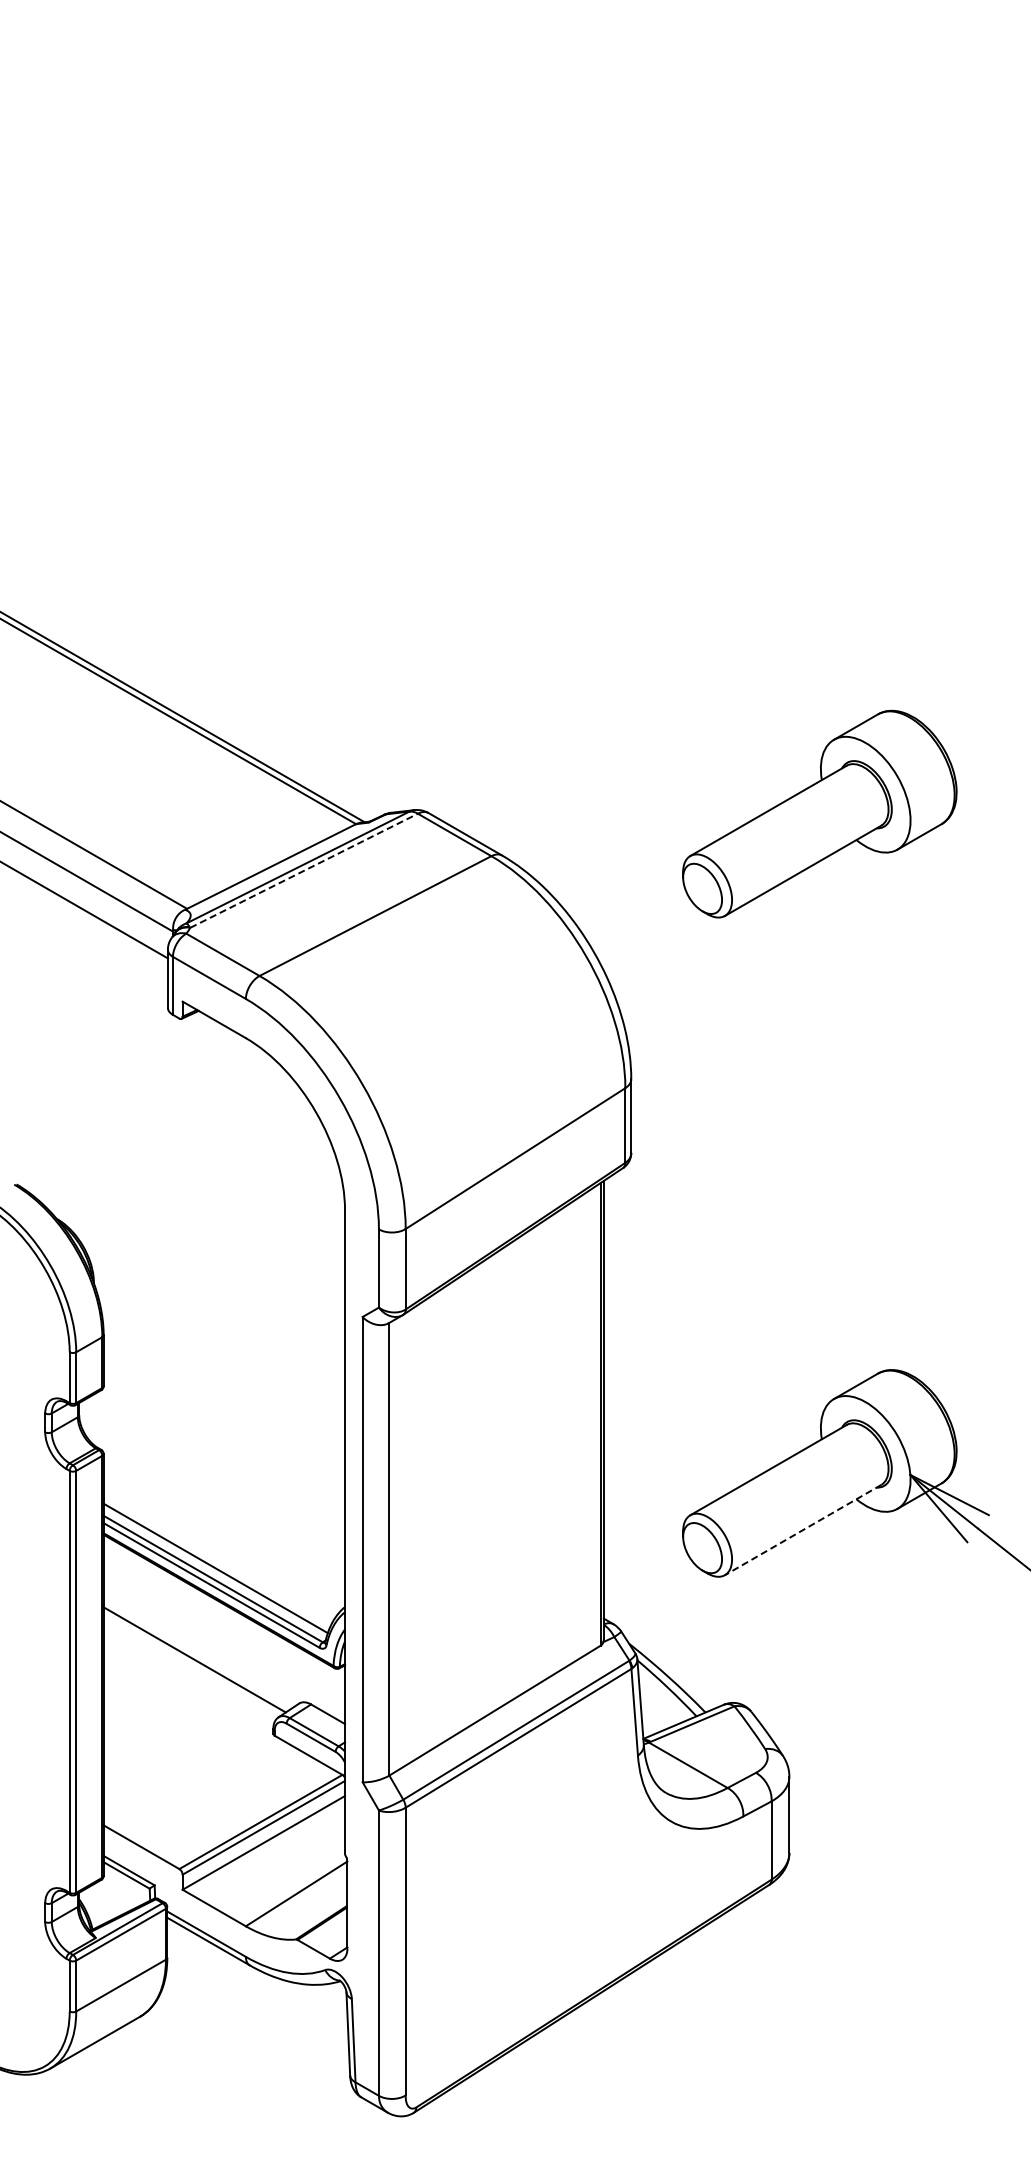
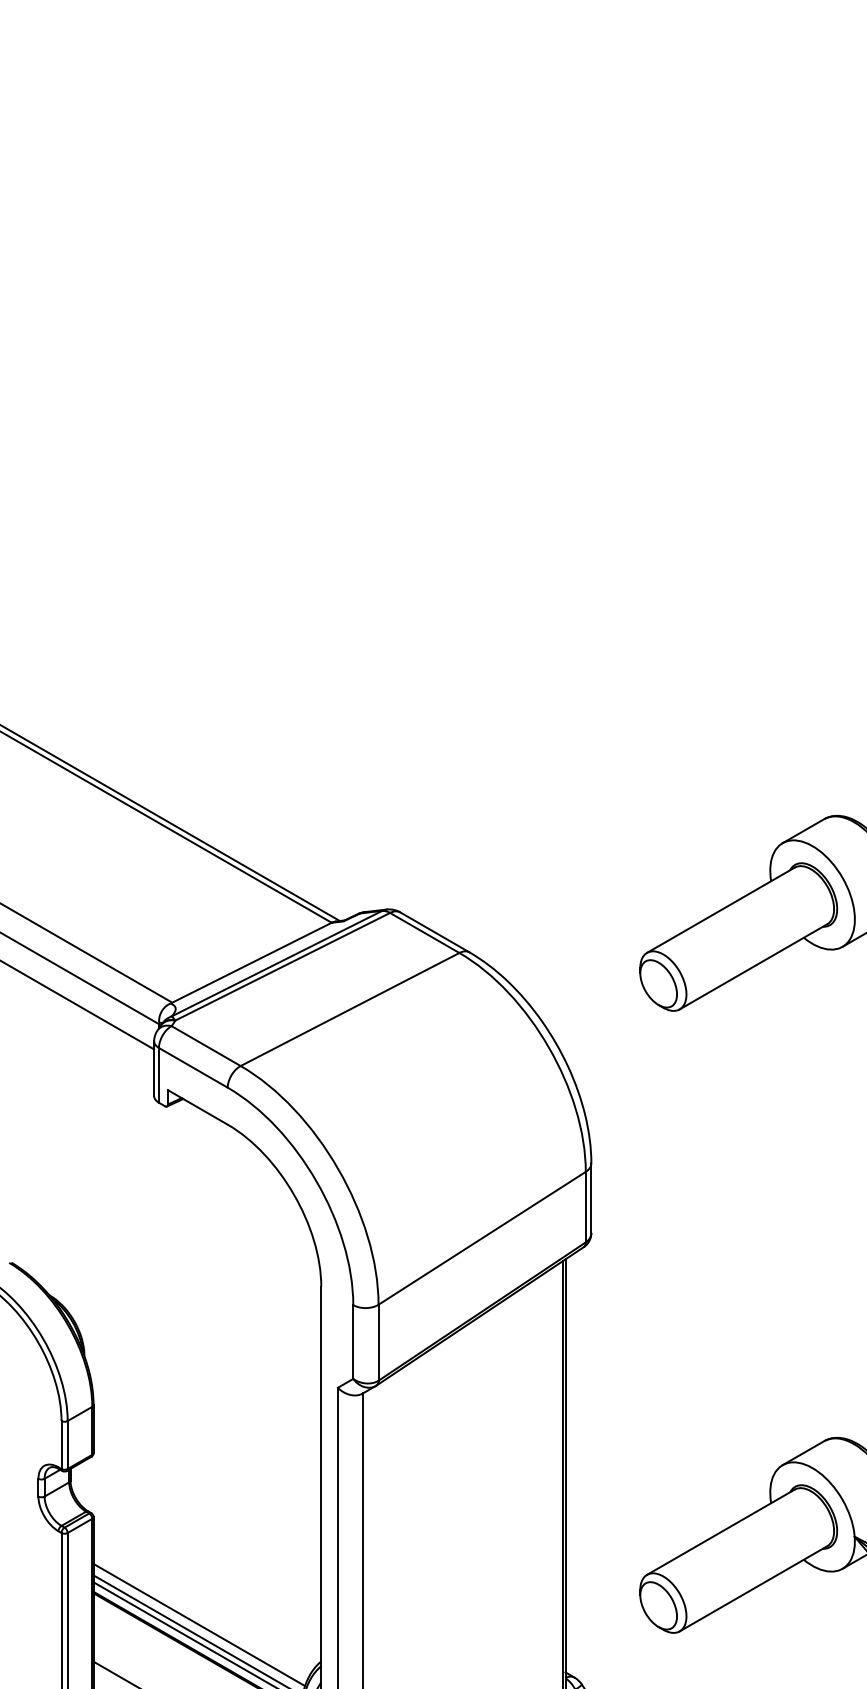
line: (304, 870) -> (283, 966), dashed -> solid
line: (802, 1530) -> (752, 1589), dashed -> solid

